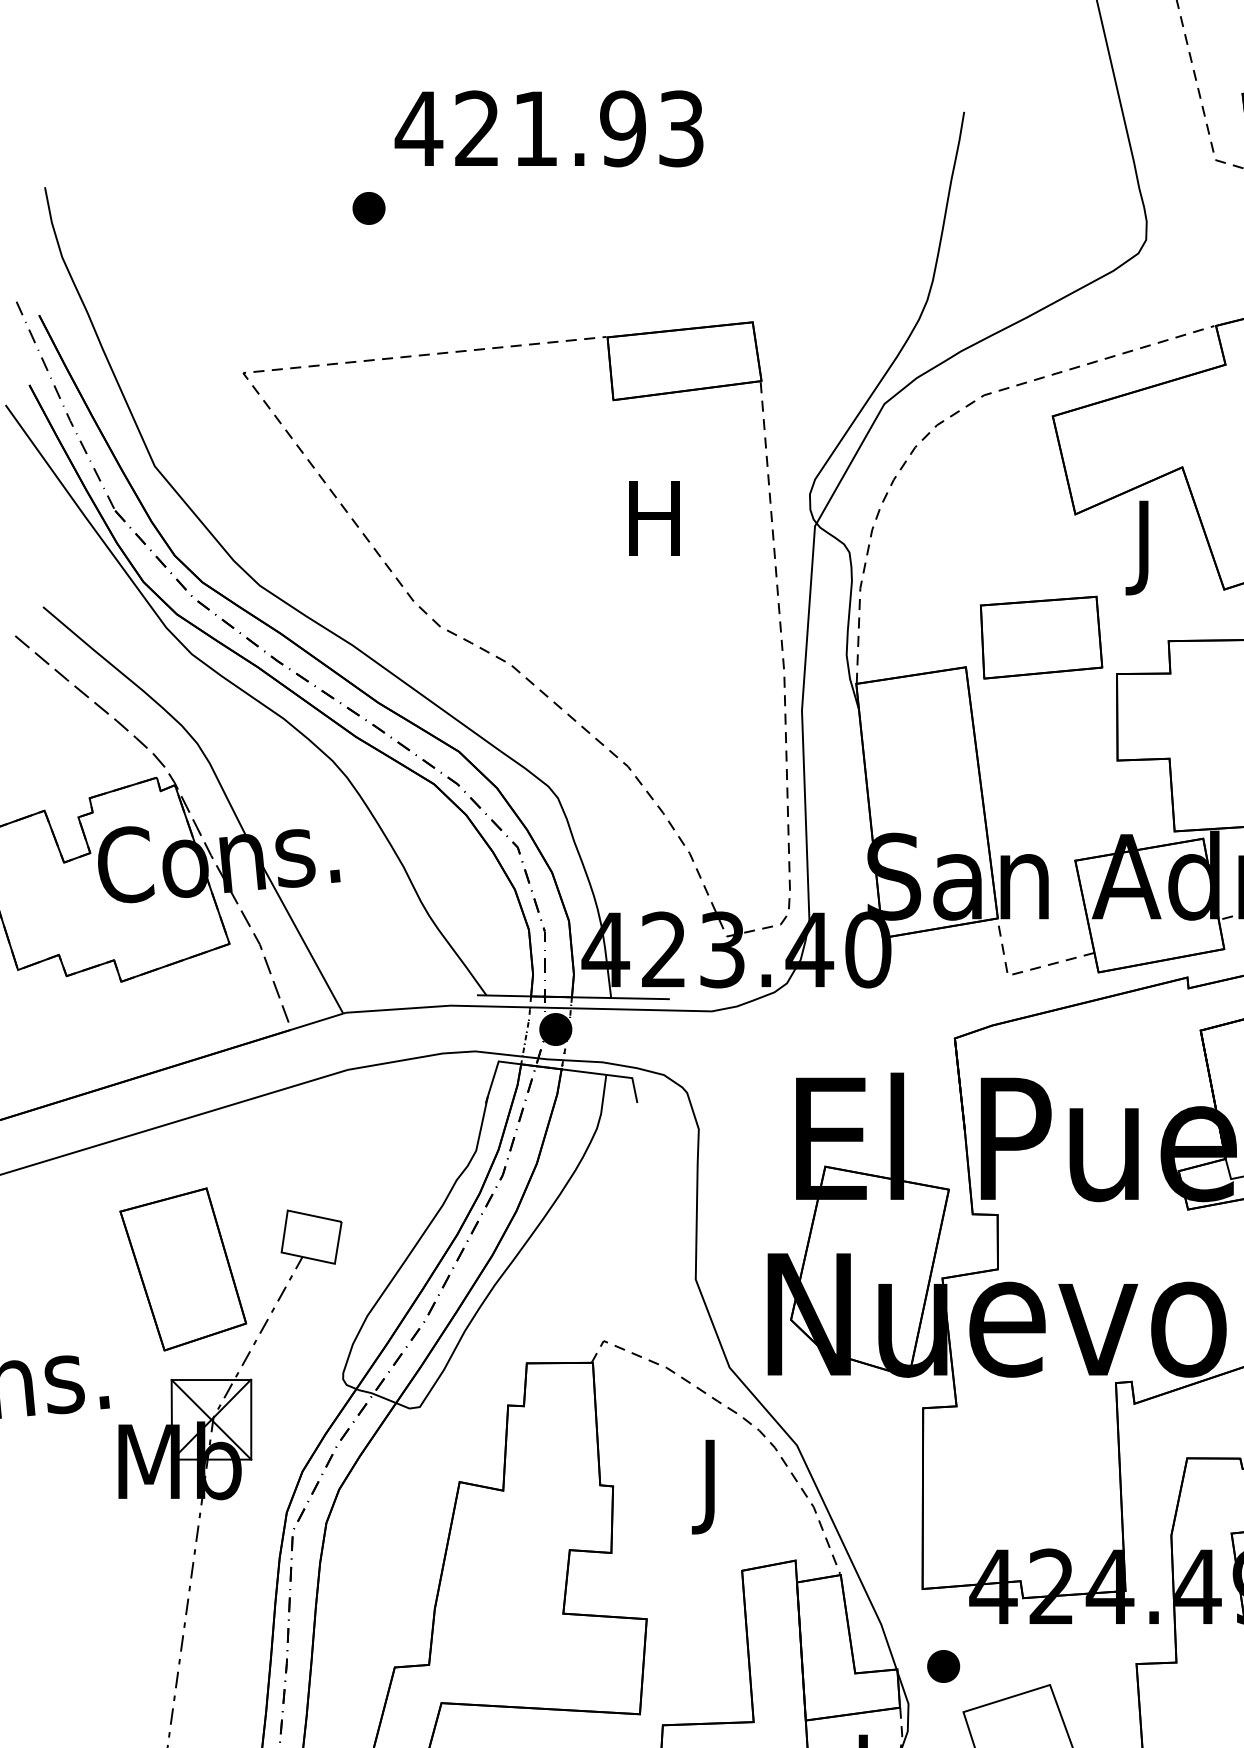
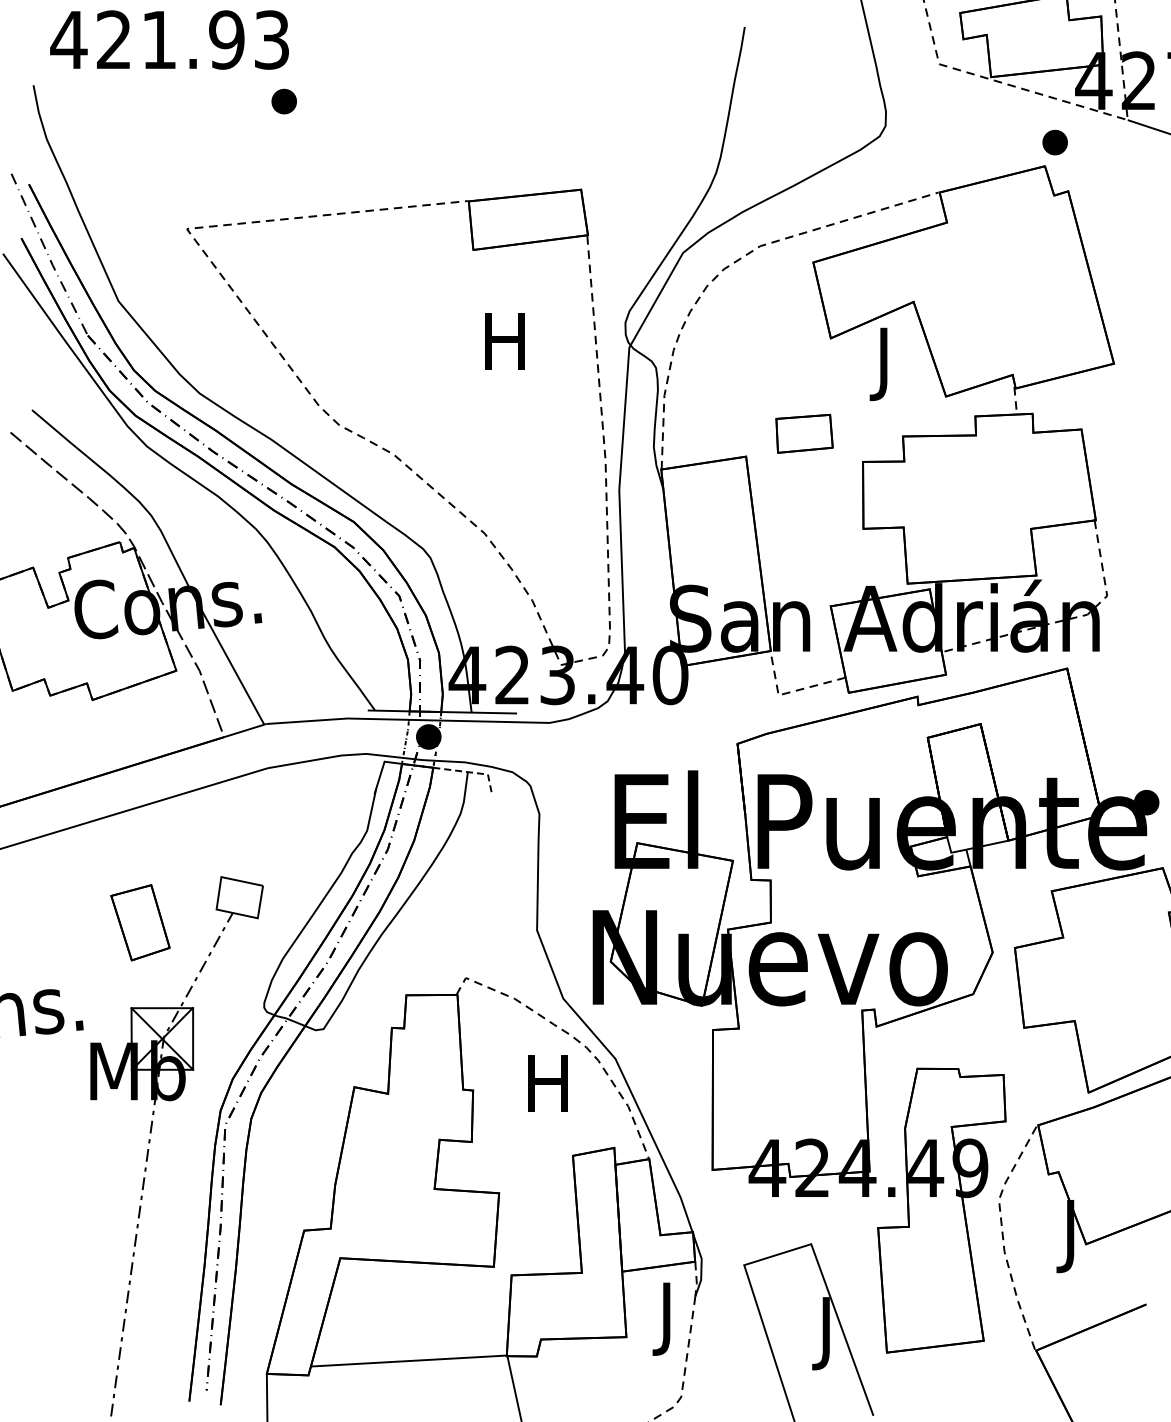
text: (548, 128) -> (169, 39), moved
part: (1041, 637) -> (804, 433), size x0.6
line: (611, 1075) -> (471, 772), solid -> dashed
part: (183, 1269) -> (140, 922), size x0.6
text: (709, 1486) -> (547, 1090), J -> H
part: (943, 1665) -> (728, 1229), removed

